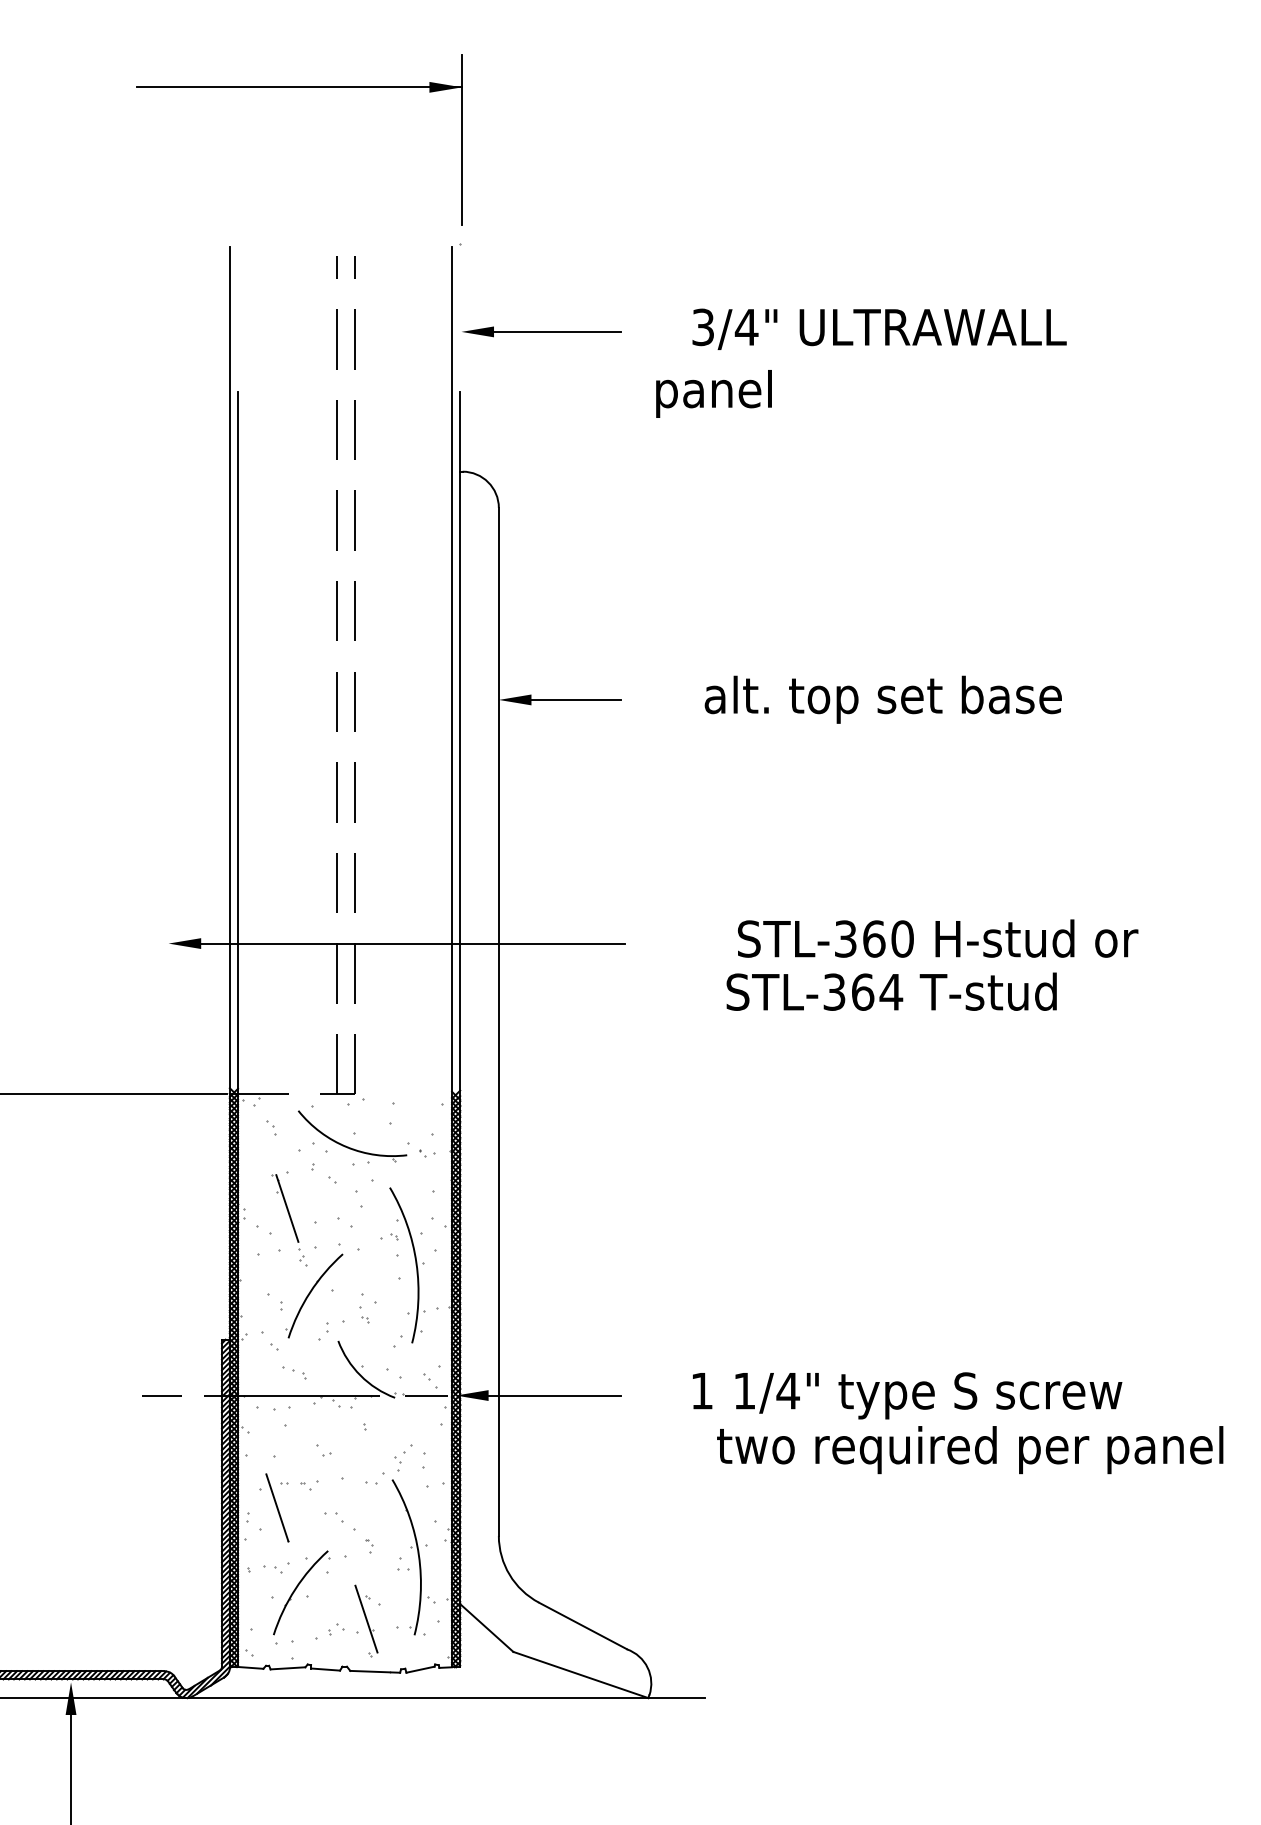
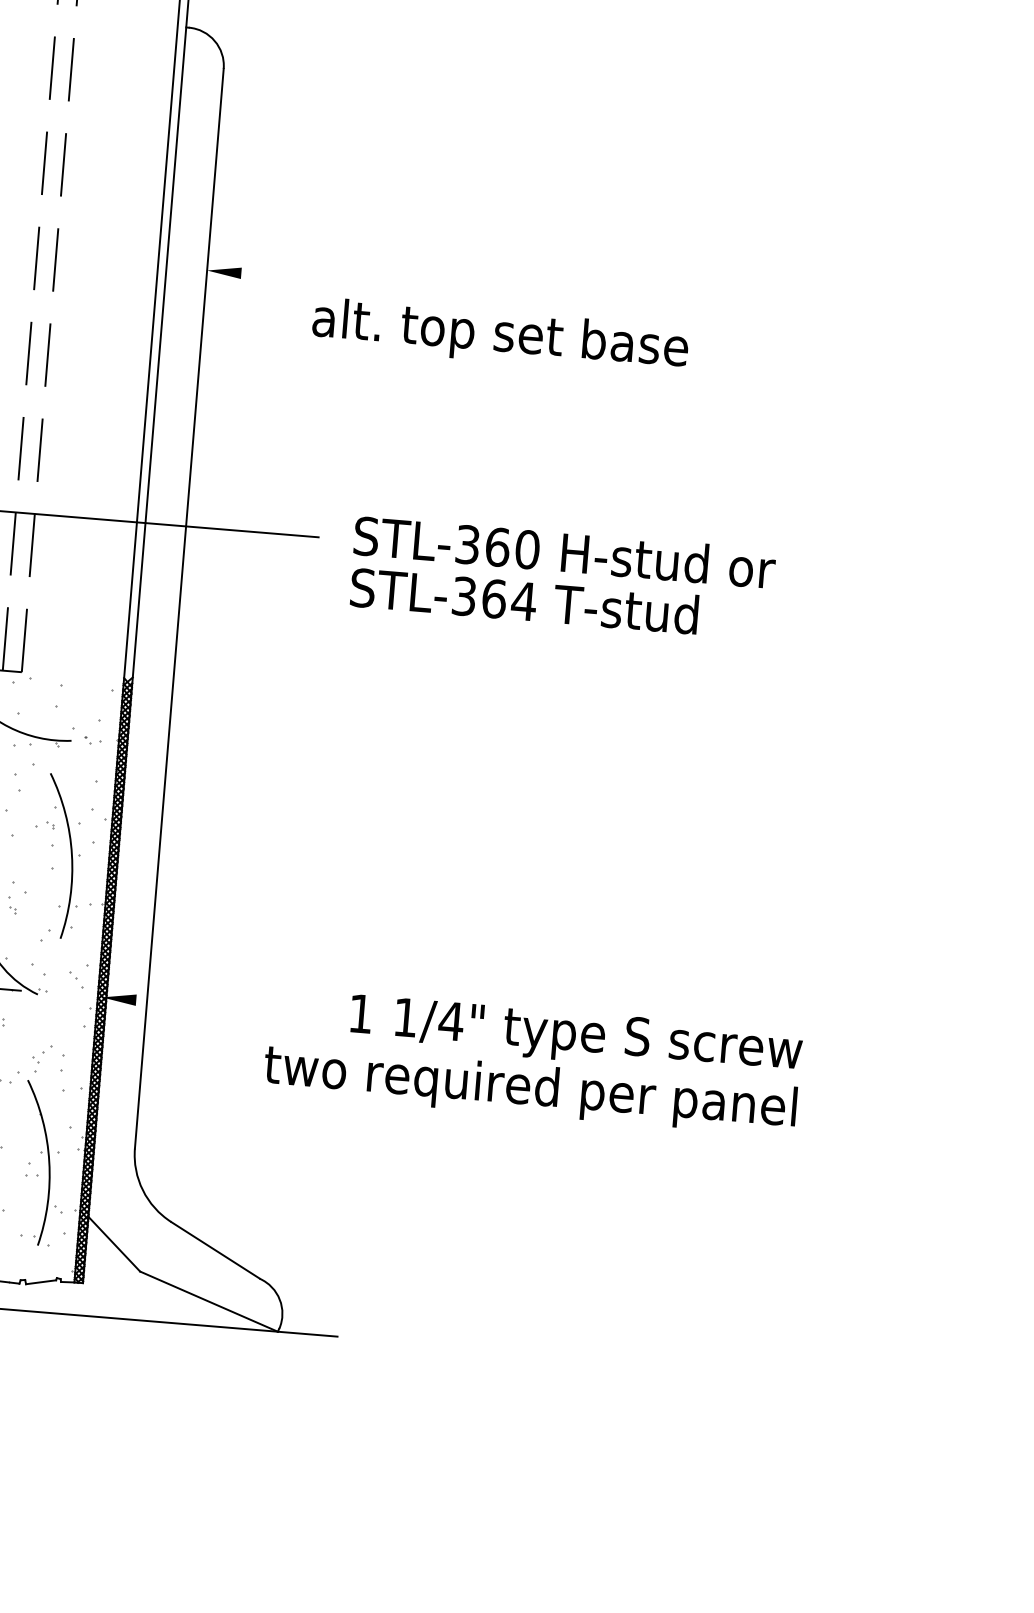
line: (575, 699) -> (287, 276), removed
text: (882, 699) -> (499, 336), moved
text: (938, 938) -> (565, 552), moved
text: (891, 991) -> (524, 600), moved
line: (426, 1395) -> (71, 994), removed
line: (554, 1395) -> (205, 1005), removed
text: (970, 1450) -> (530, 1090), moved

